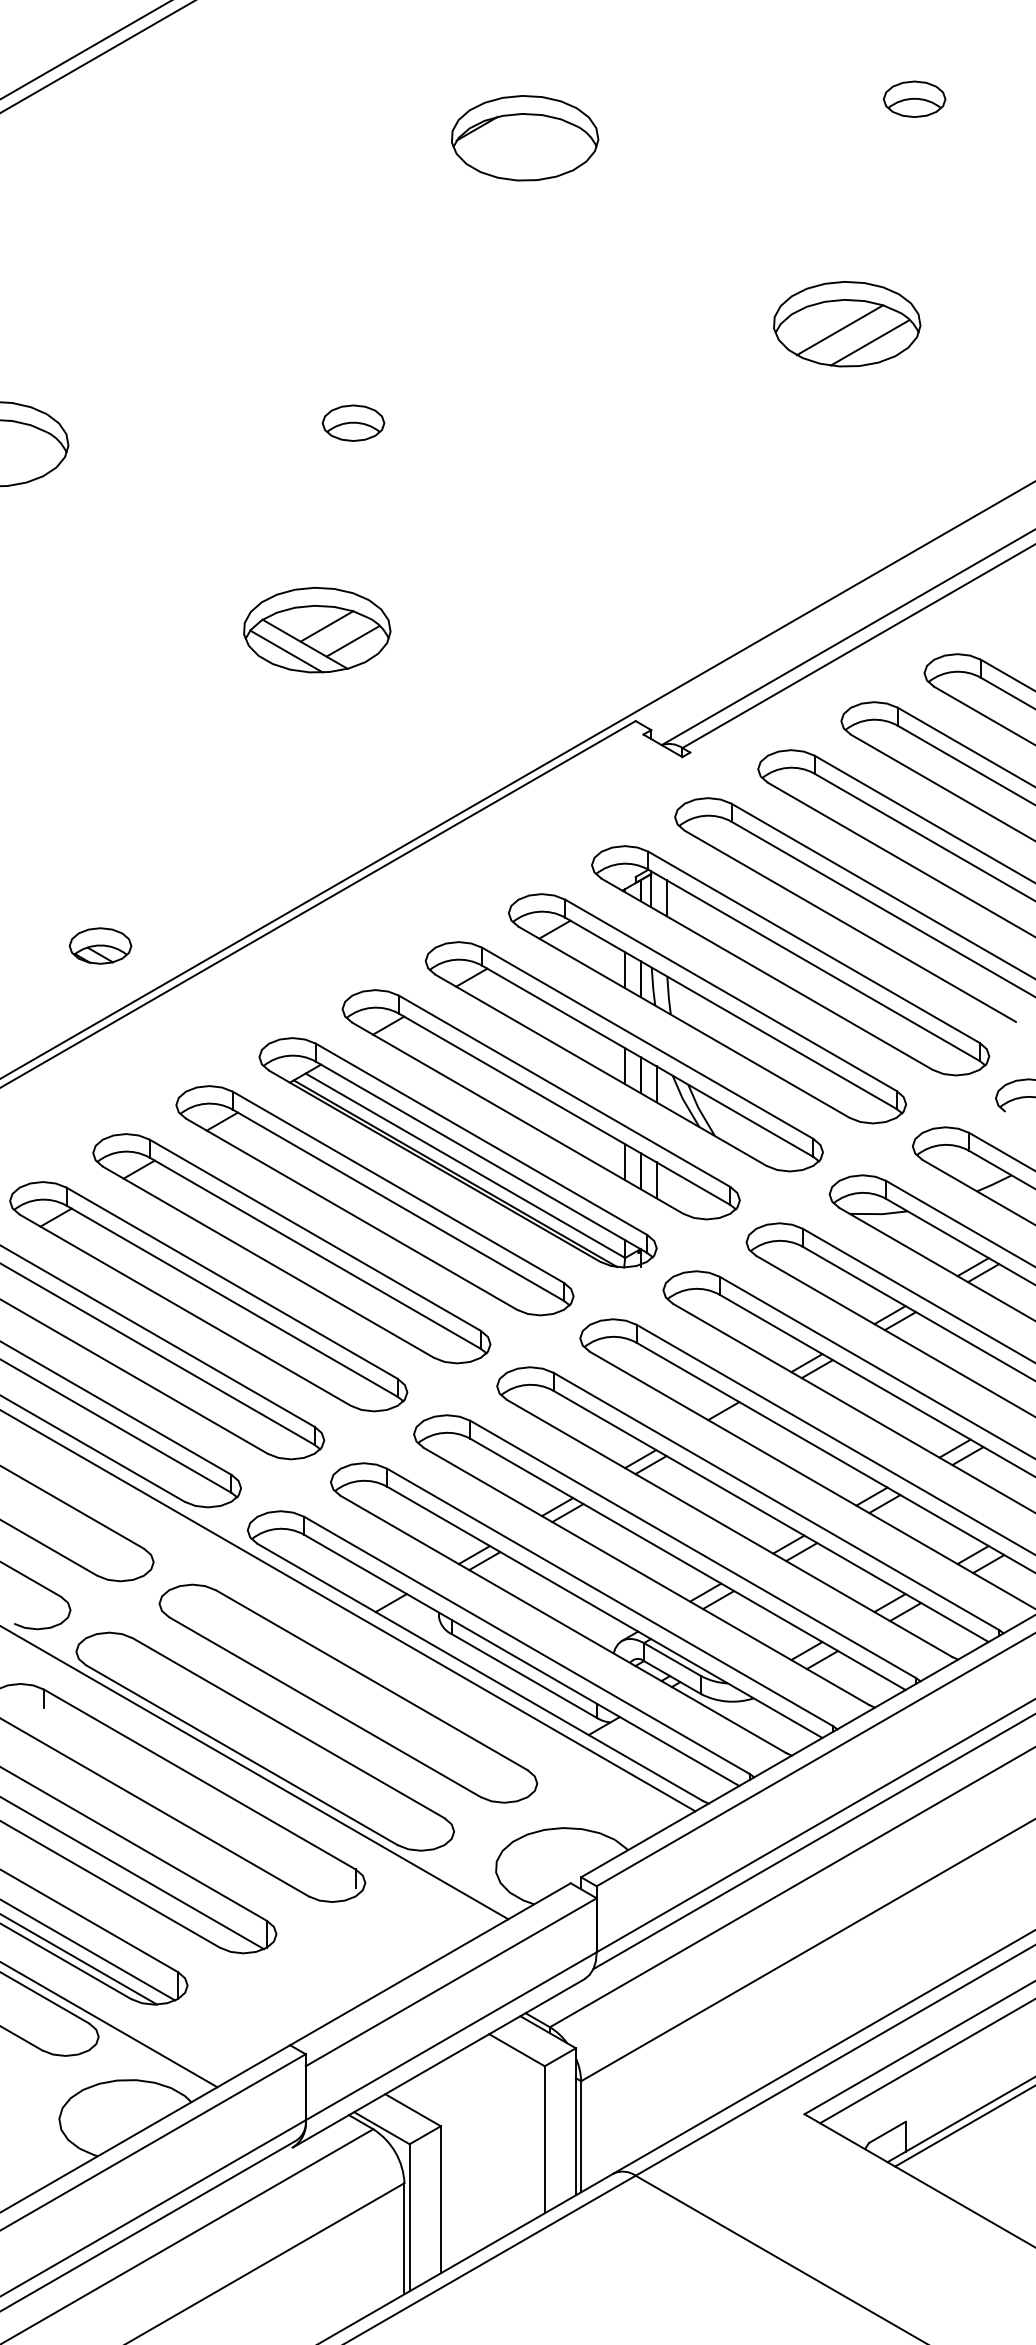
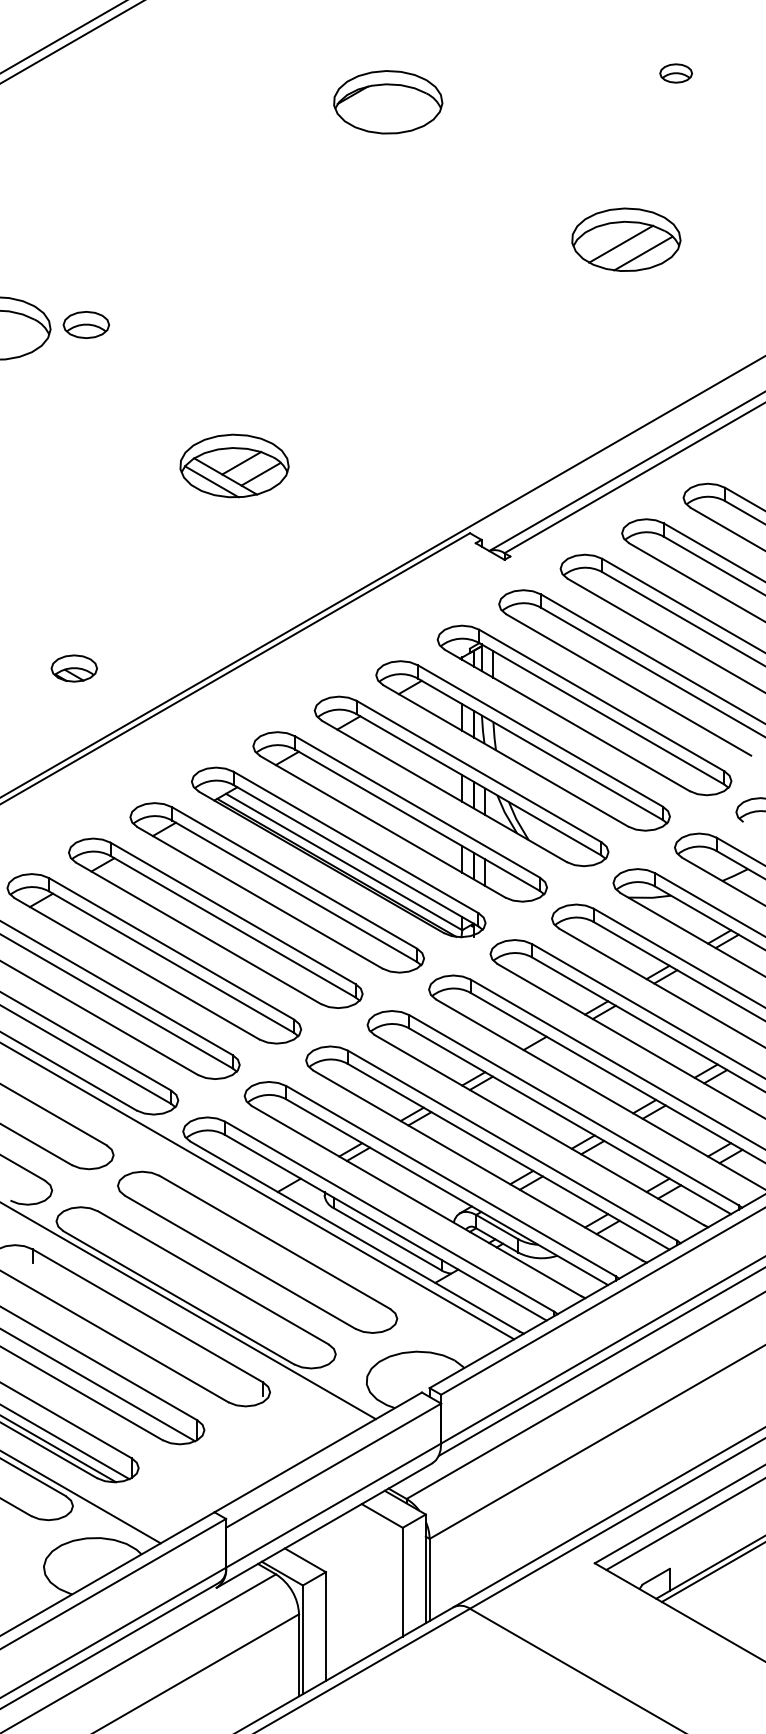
part: (913, 99) -> (675, 73), size x0.7
part: (352, 423) -> (85, 325), moved
part: (99, 945) -> (73, 668), moved

